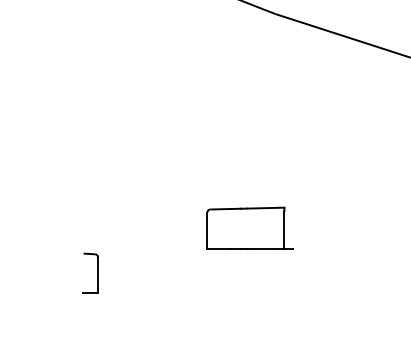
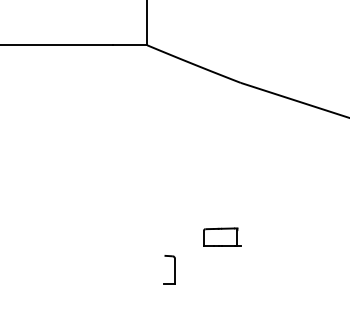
part: (249, 226) -> (222, 236), size x0.6
part: (90, 272) -> (169, 269), moved

